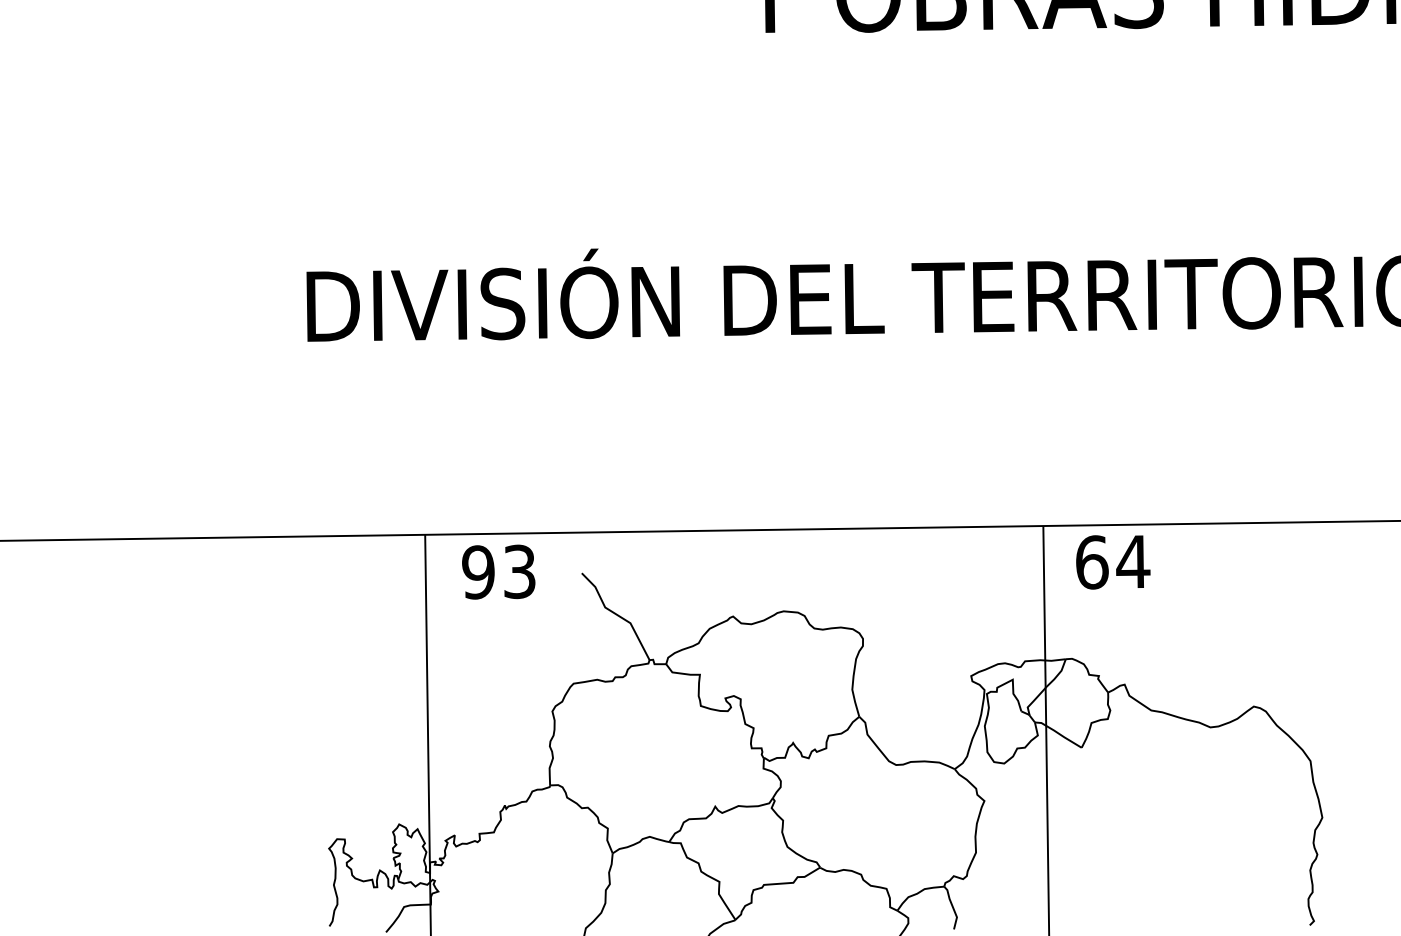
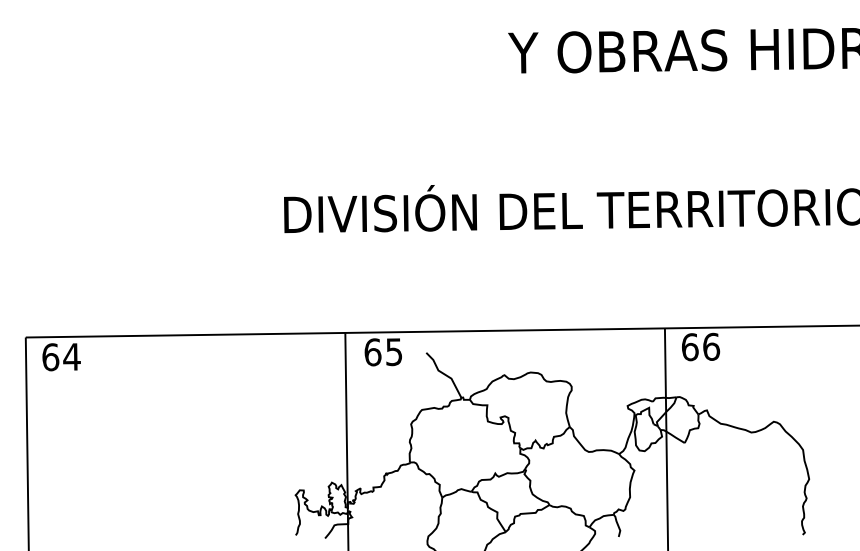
text: (1133, 561) -> (711, 346), 64 -> 66
text: (499, 572) -> (383, 352), 93 -> 65

